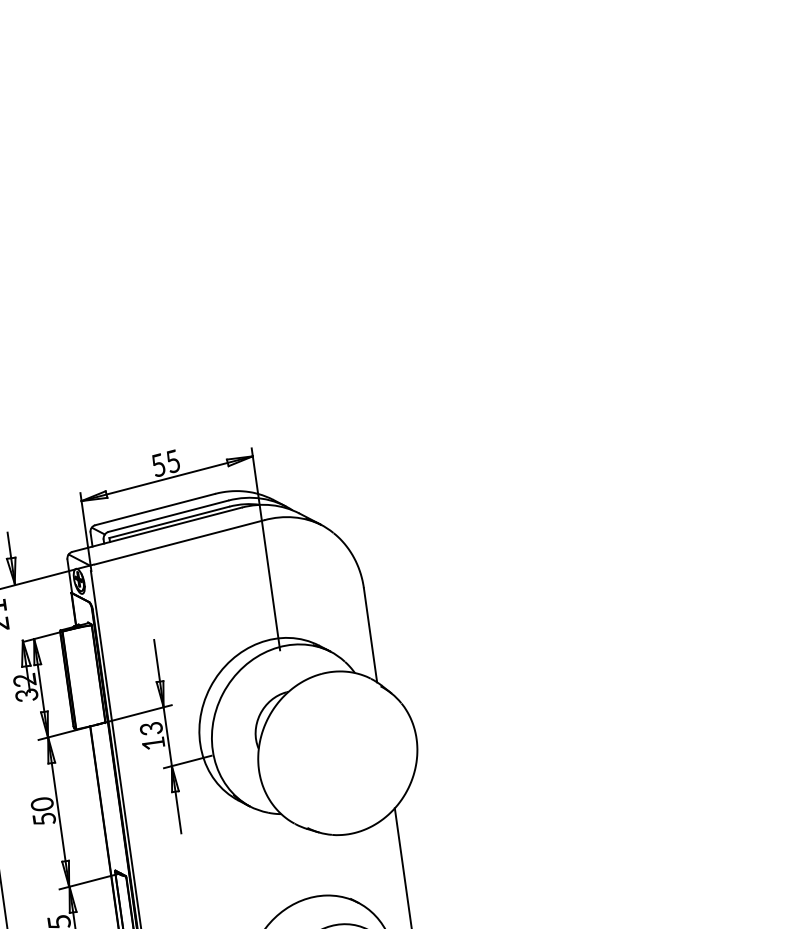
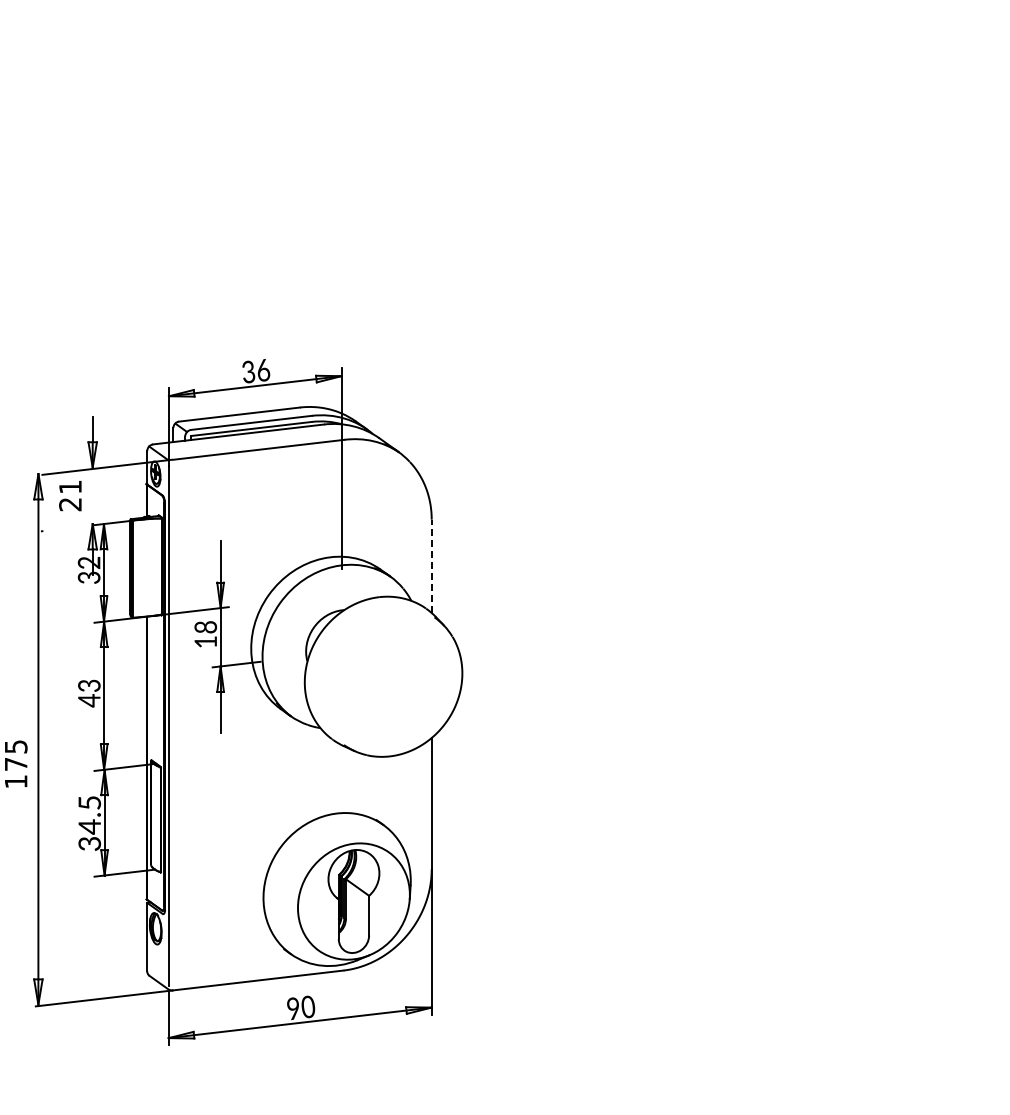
text: (166, 462) -> (256, 370), 55 -> 36
line: (370, 635) -> (431, 566), solid -> dashed
text: (151, 729) -> (205, 627), 13 -> 18
text: (43, 811) -> (89, 693), 50 -> 43

